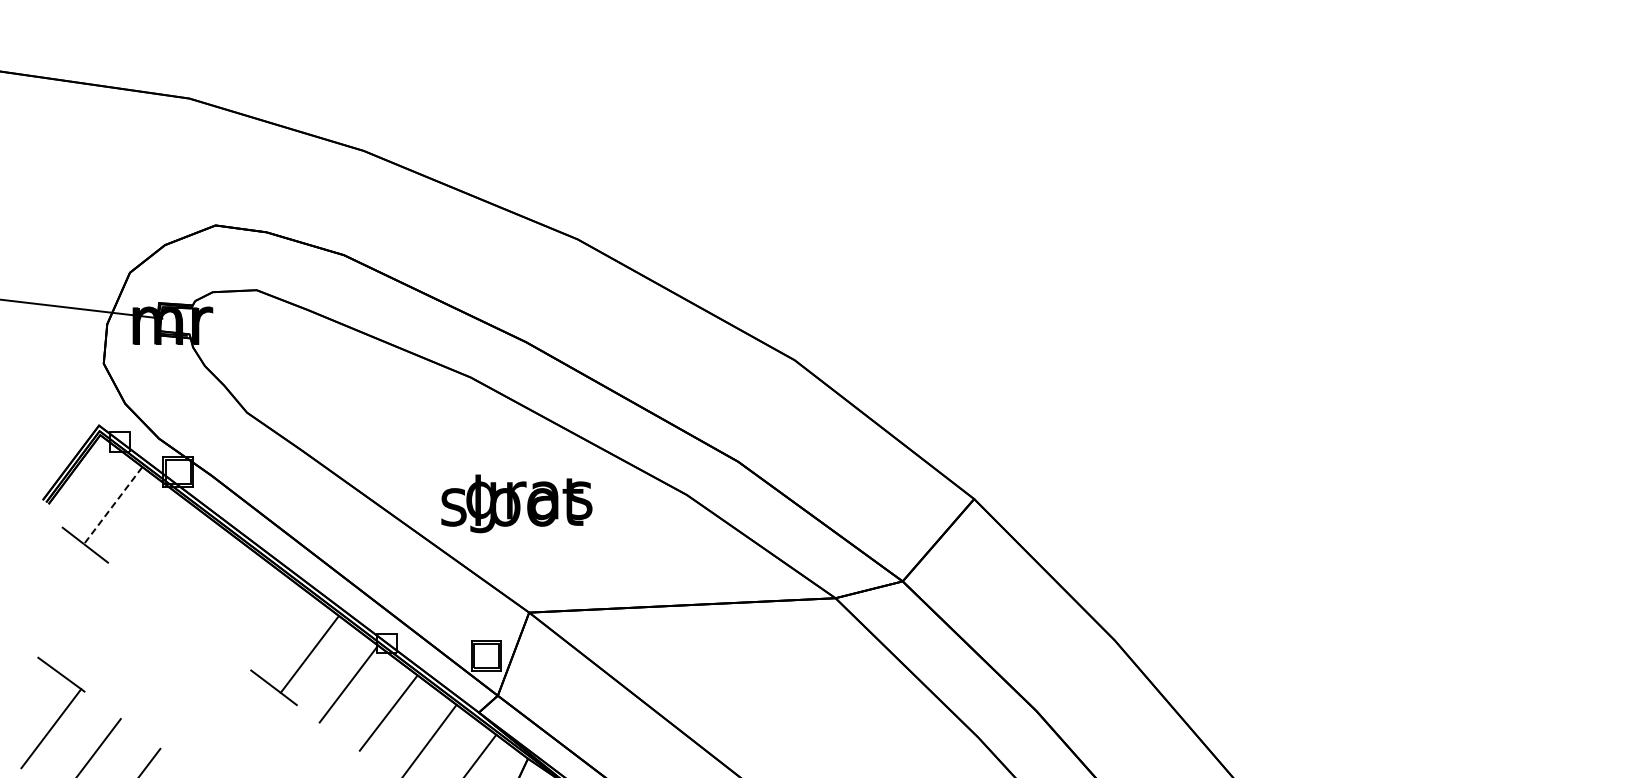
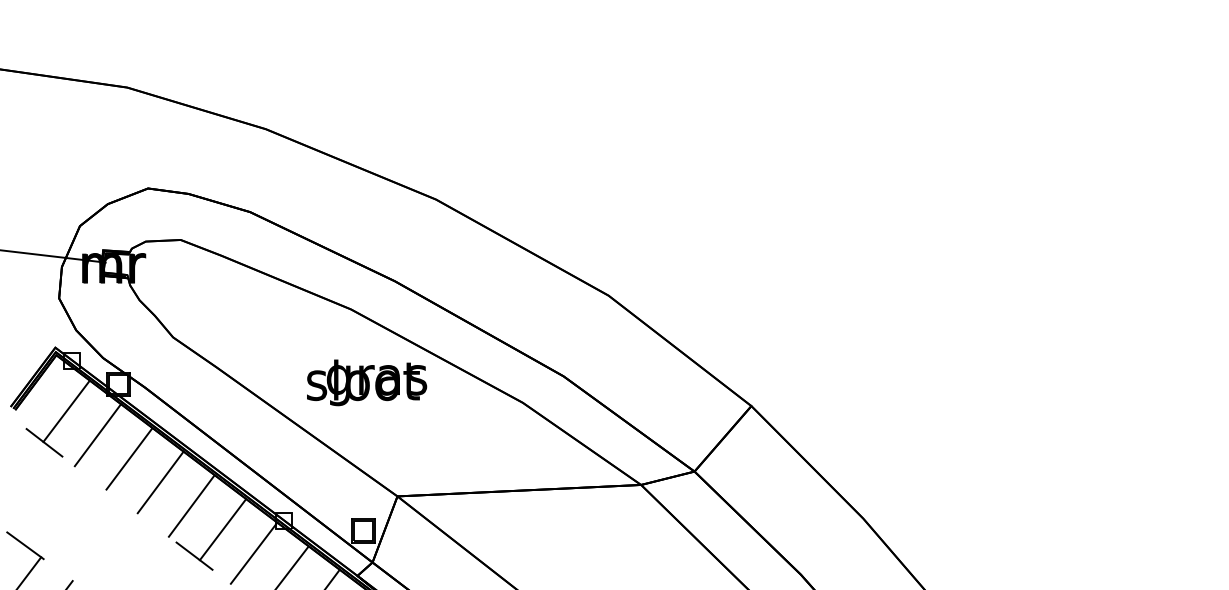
text: (516, 503) -> (366, 382), moved
line: (112, 506) -> (66, 412), dashed -> solid
line: (152, 535) -> (97, 435), added
line: (192, 565) -> (129, 458), added
line: (231, 594) -> (160, 481), added
line: (270, 624) -> (191, 505), added

